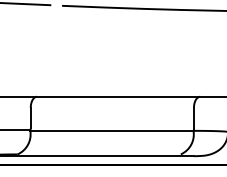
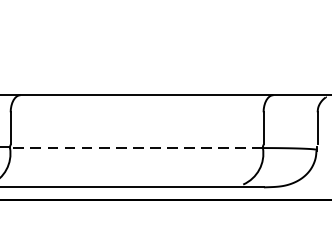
line: (111, 130) -> (135, 147), solid -> dashed

